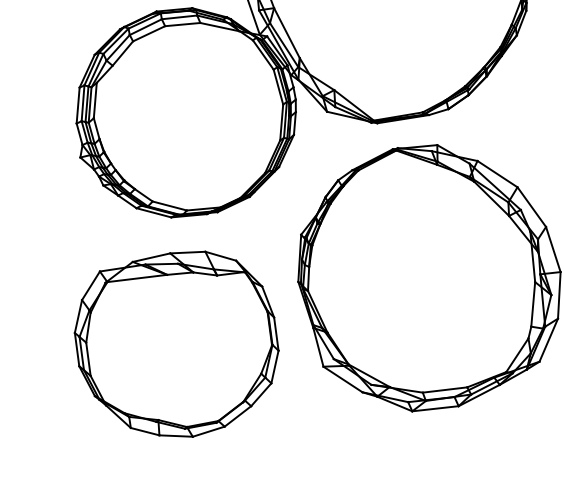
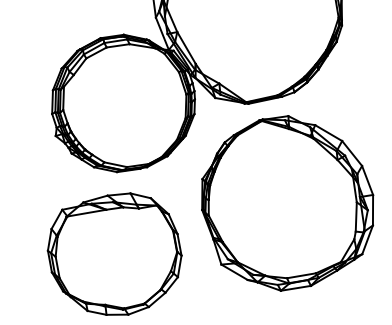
part: (176, 342) -> (114, 253), moved

